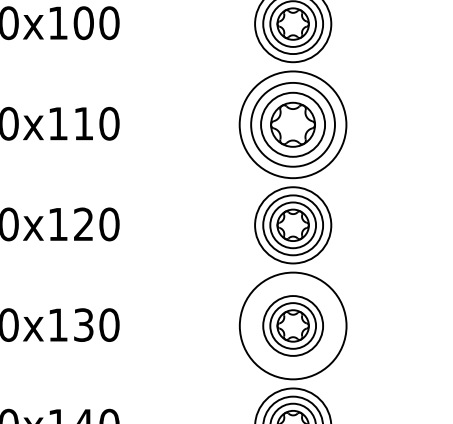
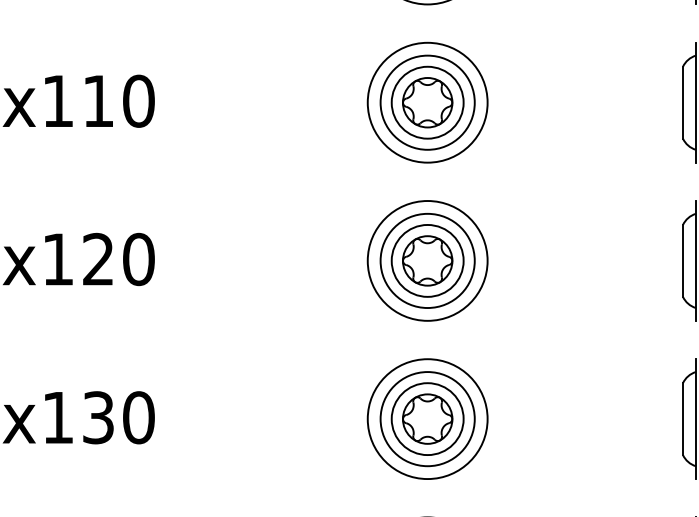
part: (293, 124) -> (428, 102), size x0.71
circle: (293, 325) -> (428, 418), size x0.71

